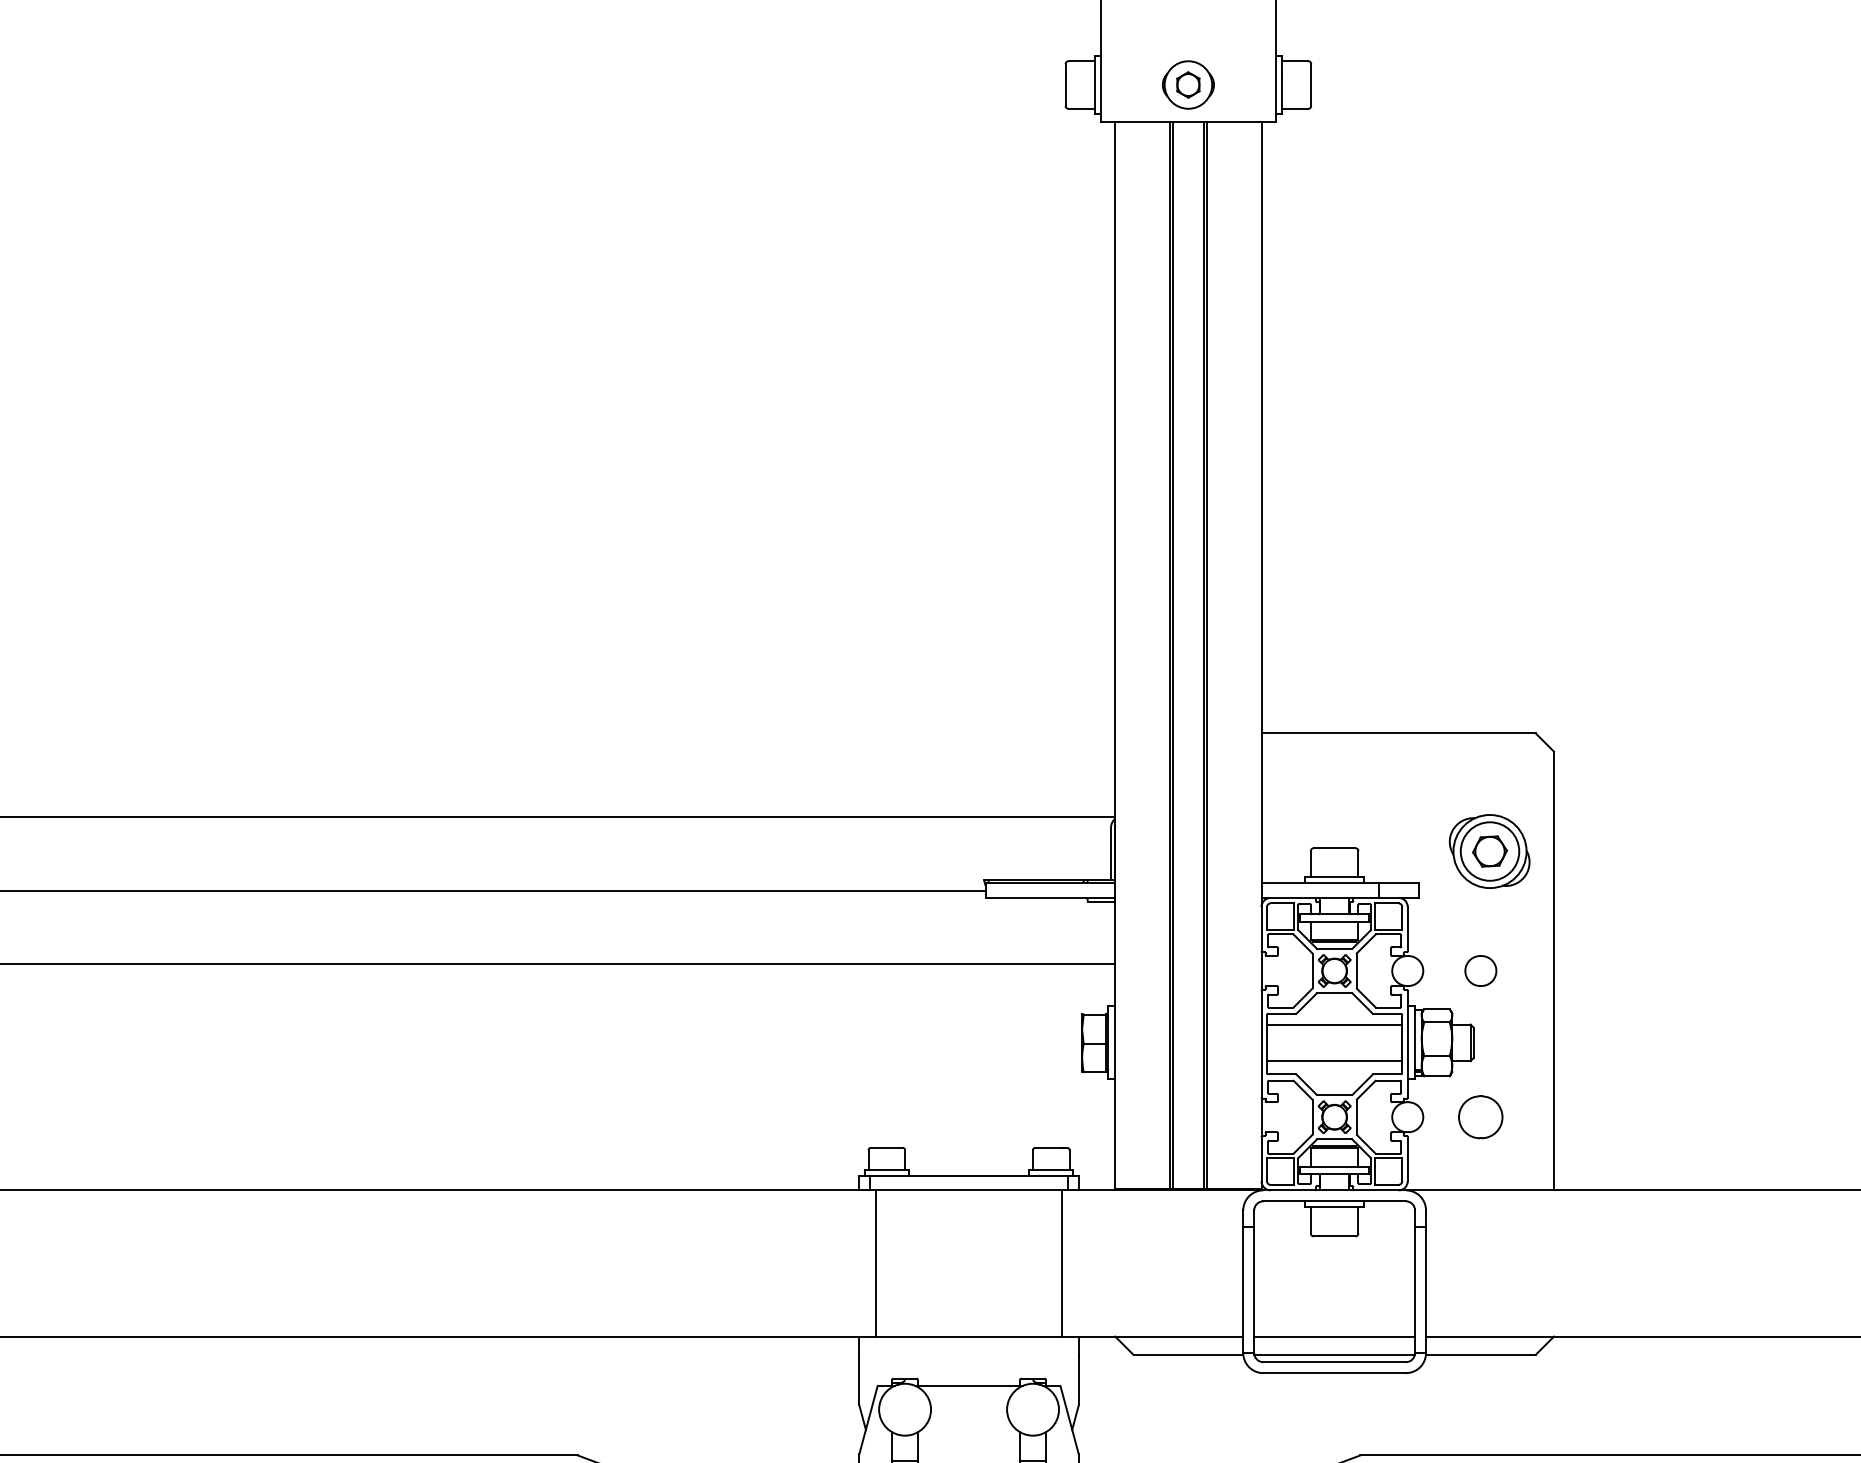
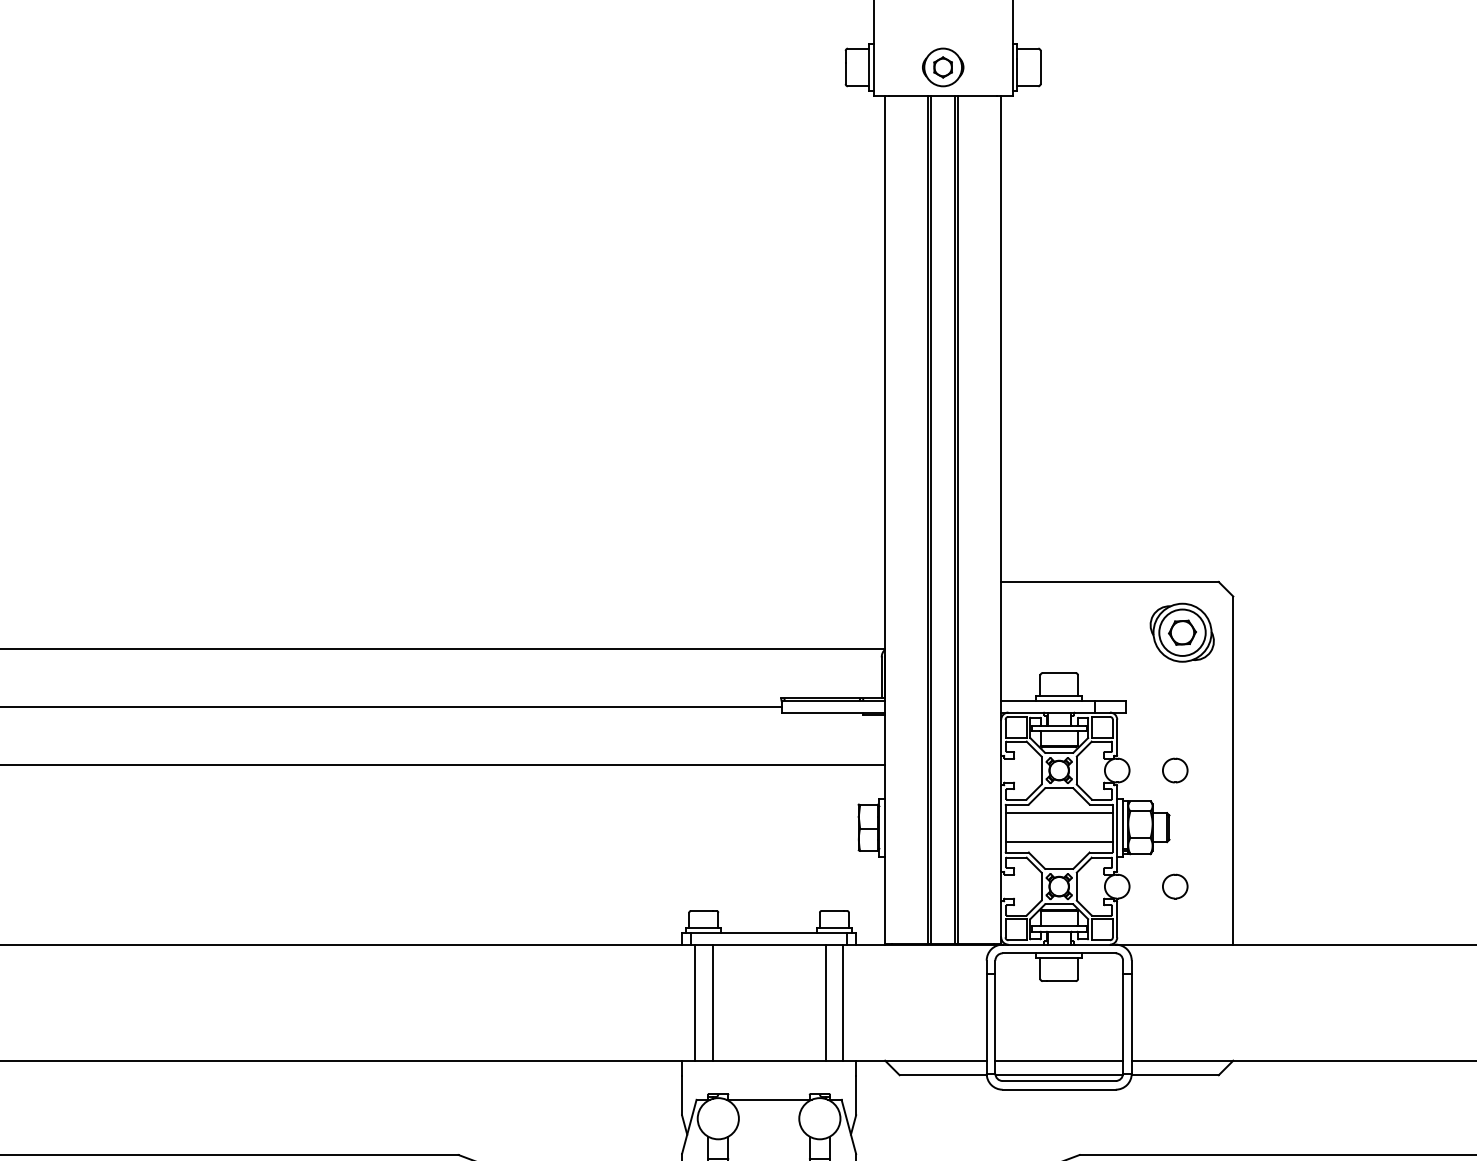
part: (1488, 851) -> (1181, 632), moved
part: (1481, 1117) -> (1175, 886), size x0.71
line: (897, 1263) -> (712, 1002), added
line: (1040, 1263) -> (825, 1002), added

